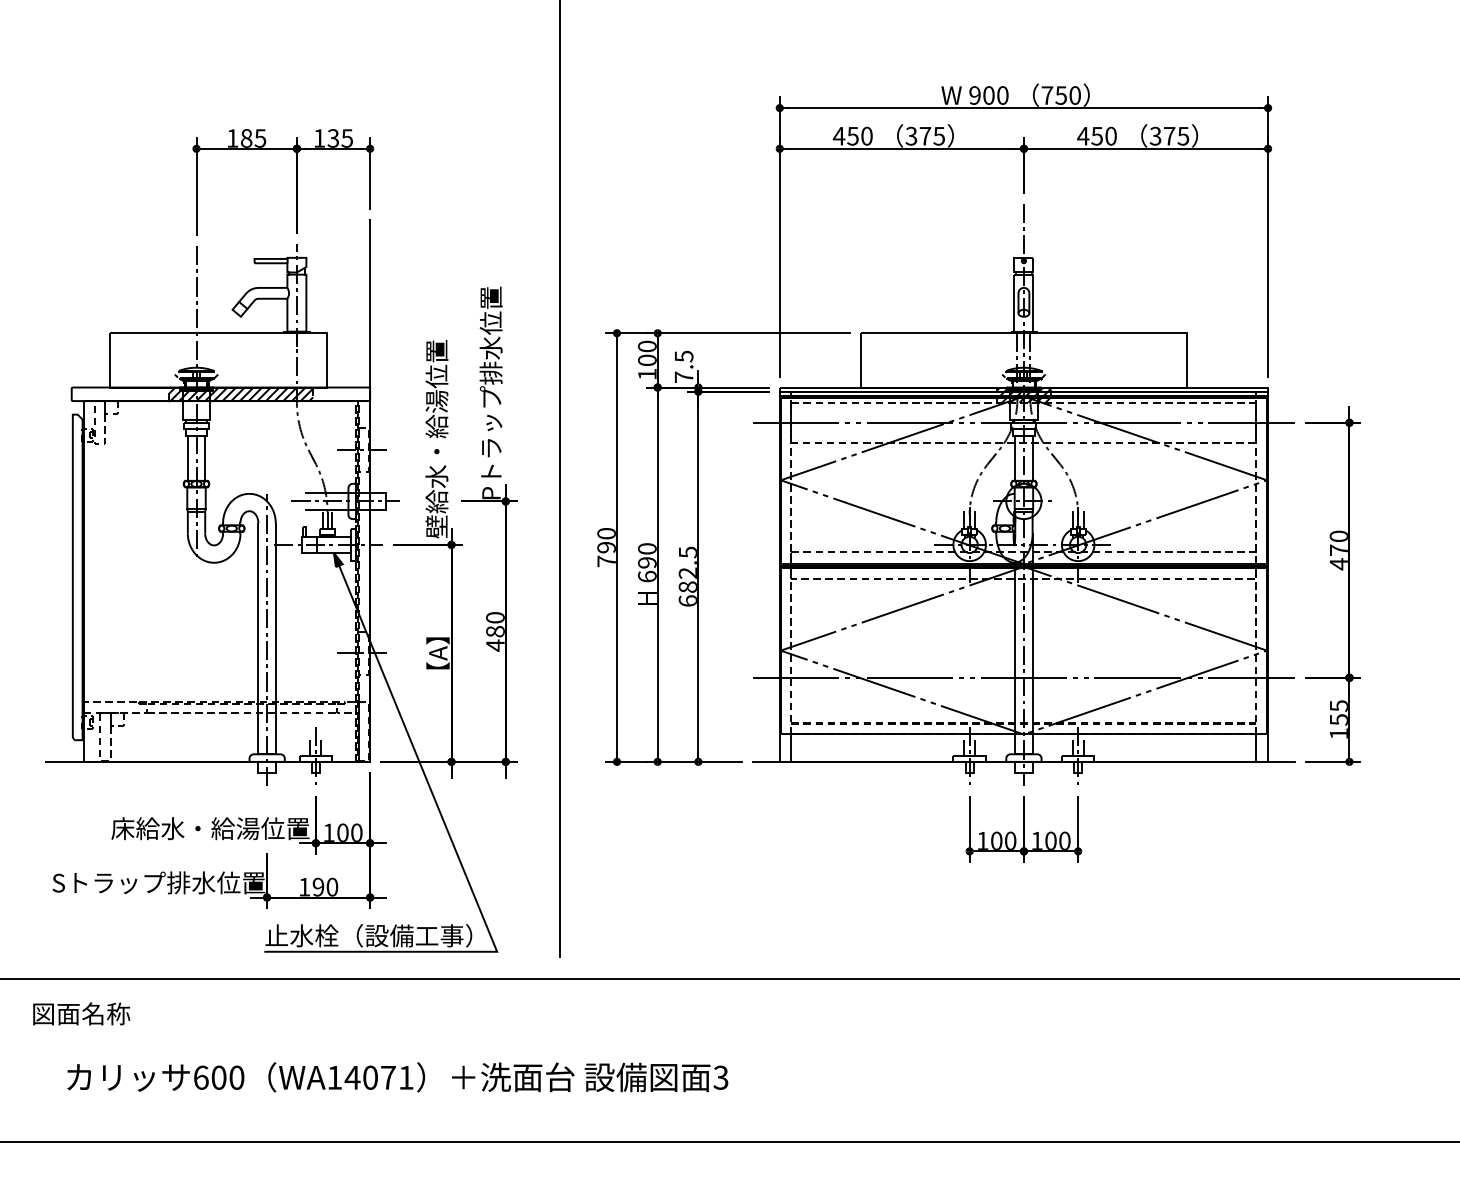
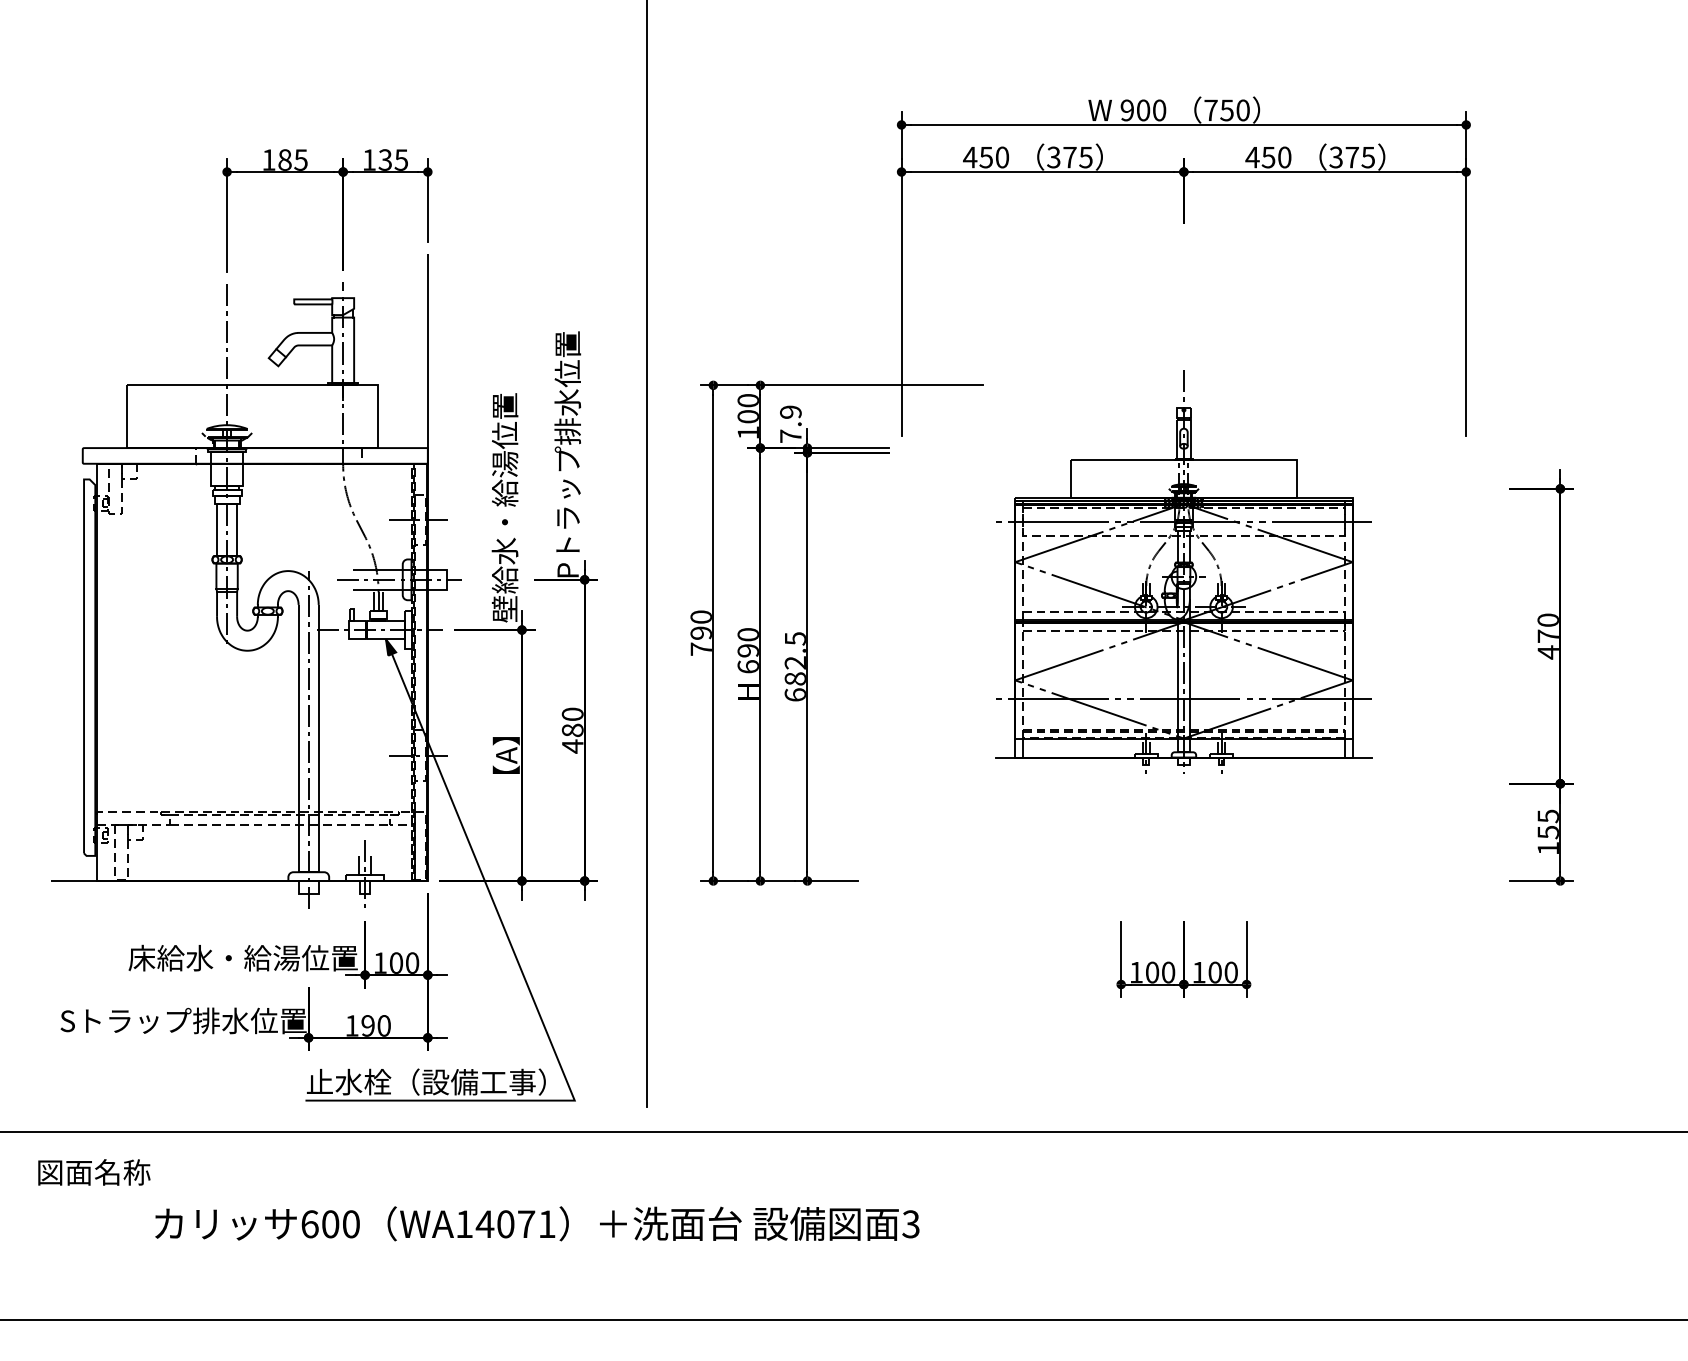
text: (683, 356) -> (790, 412), 7.5 -> 7.9
hatch: (241, 394) -> (279, 456), removed
part: (1023, 494) -> (1183, 571), size x0.6
text: (397, 1077) -> (536, 1224), moved

